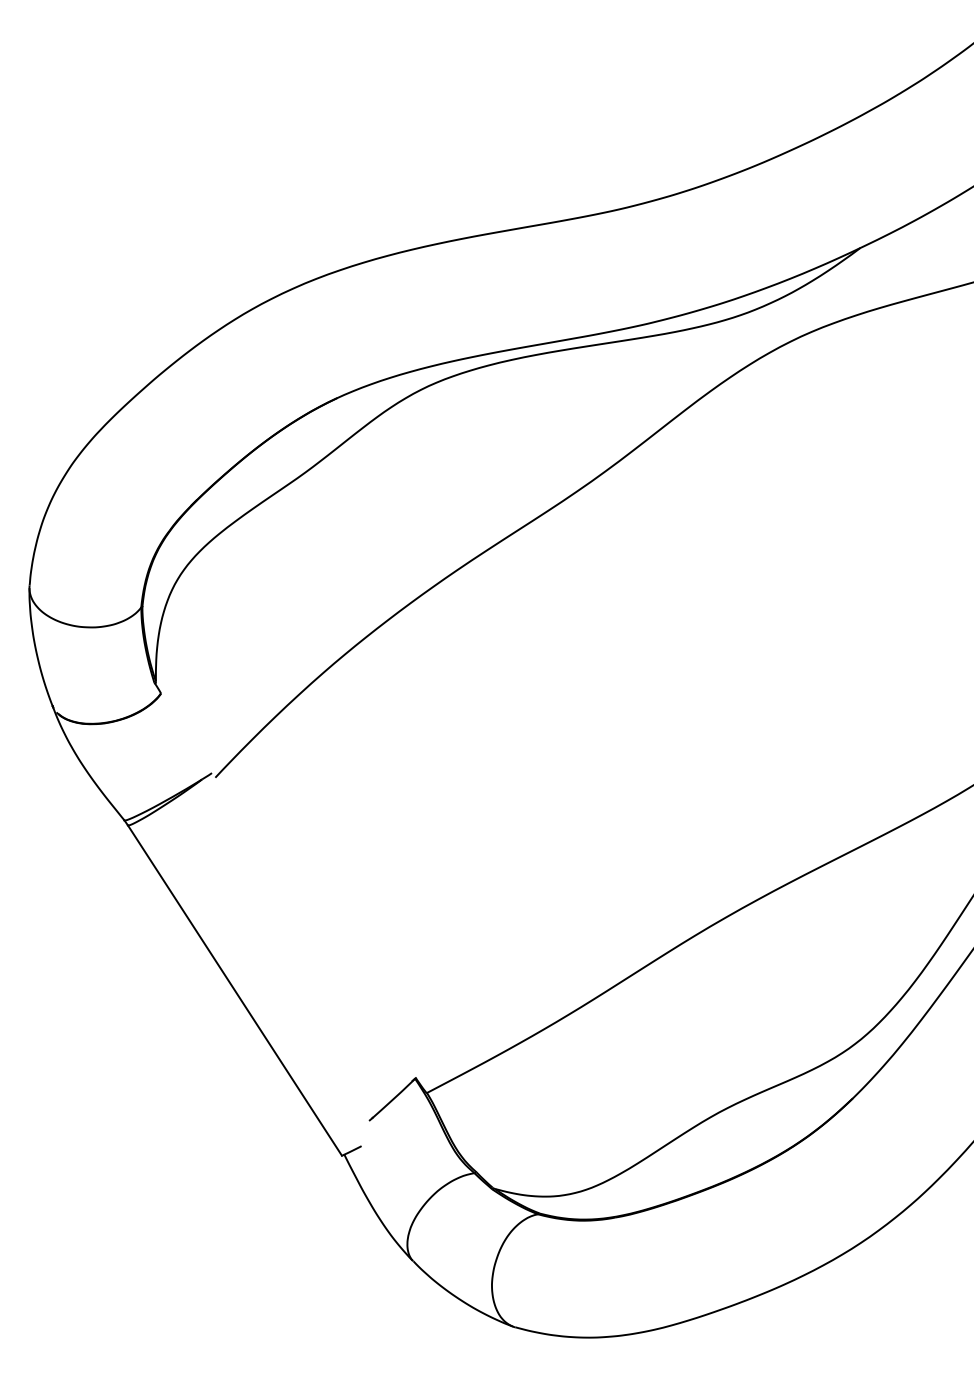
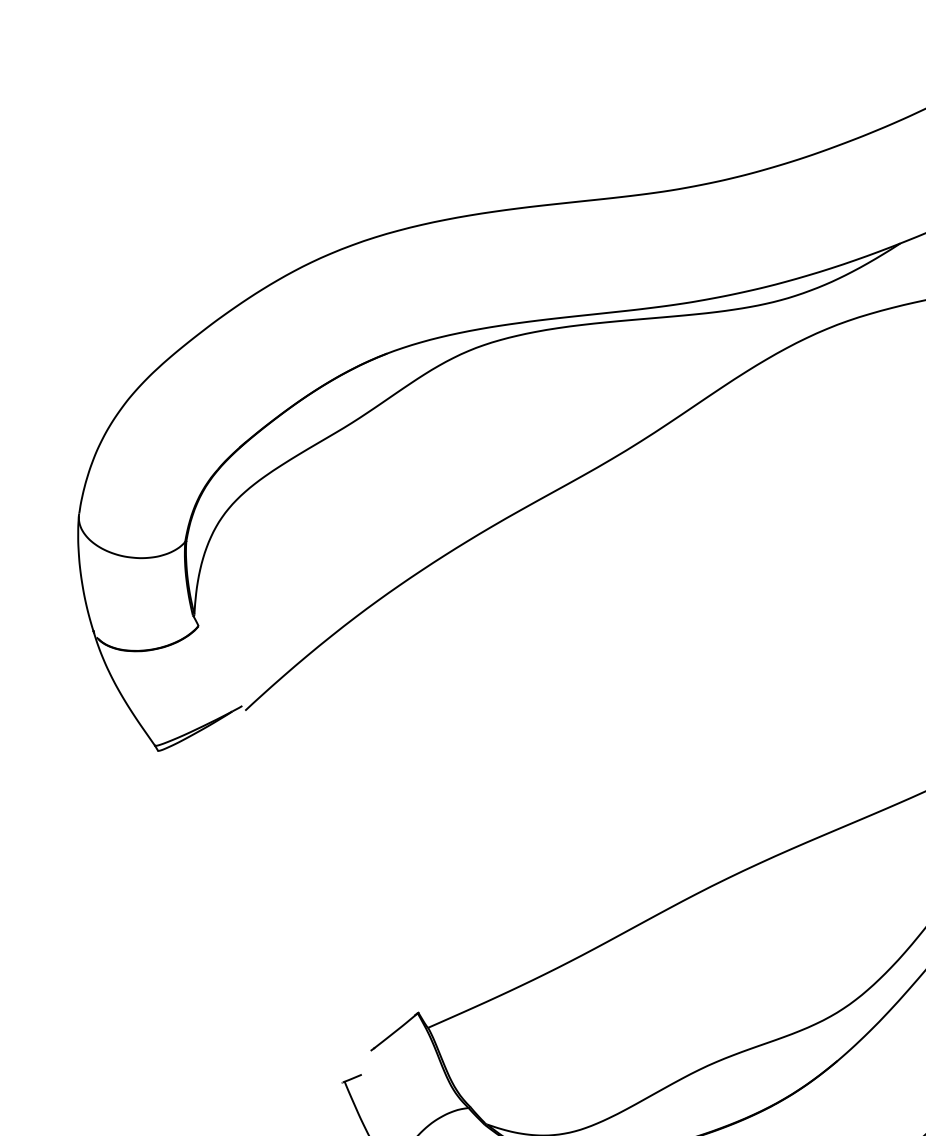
line: (234, 990) -> (249, 916), removed

